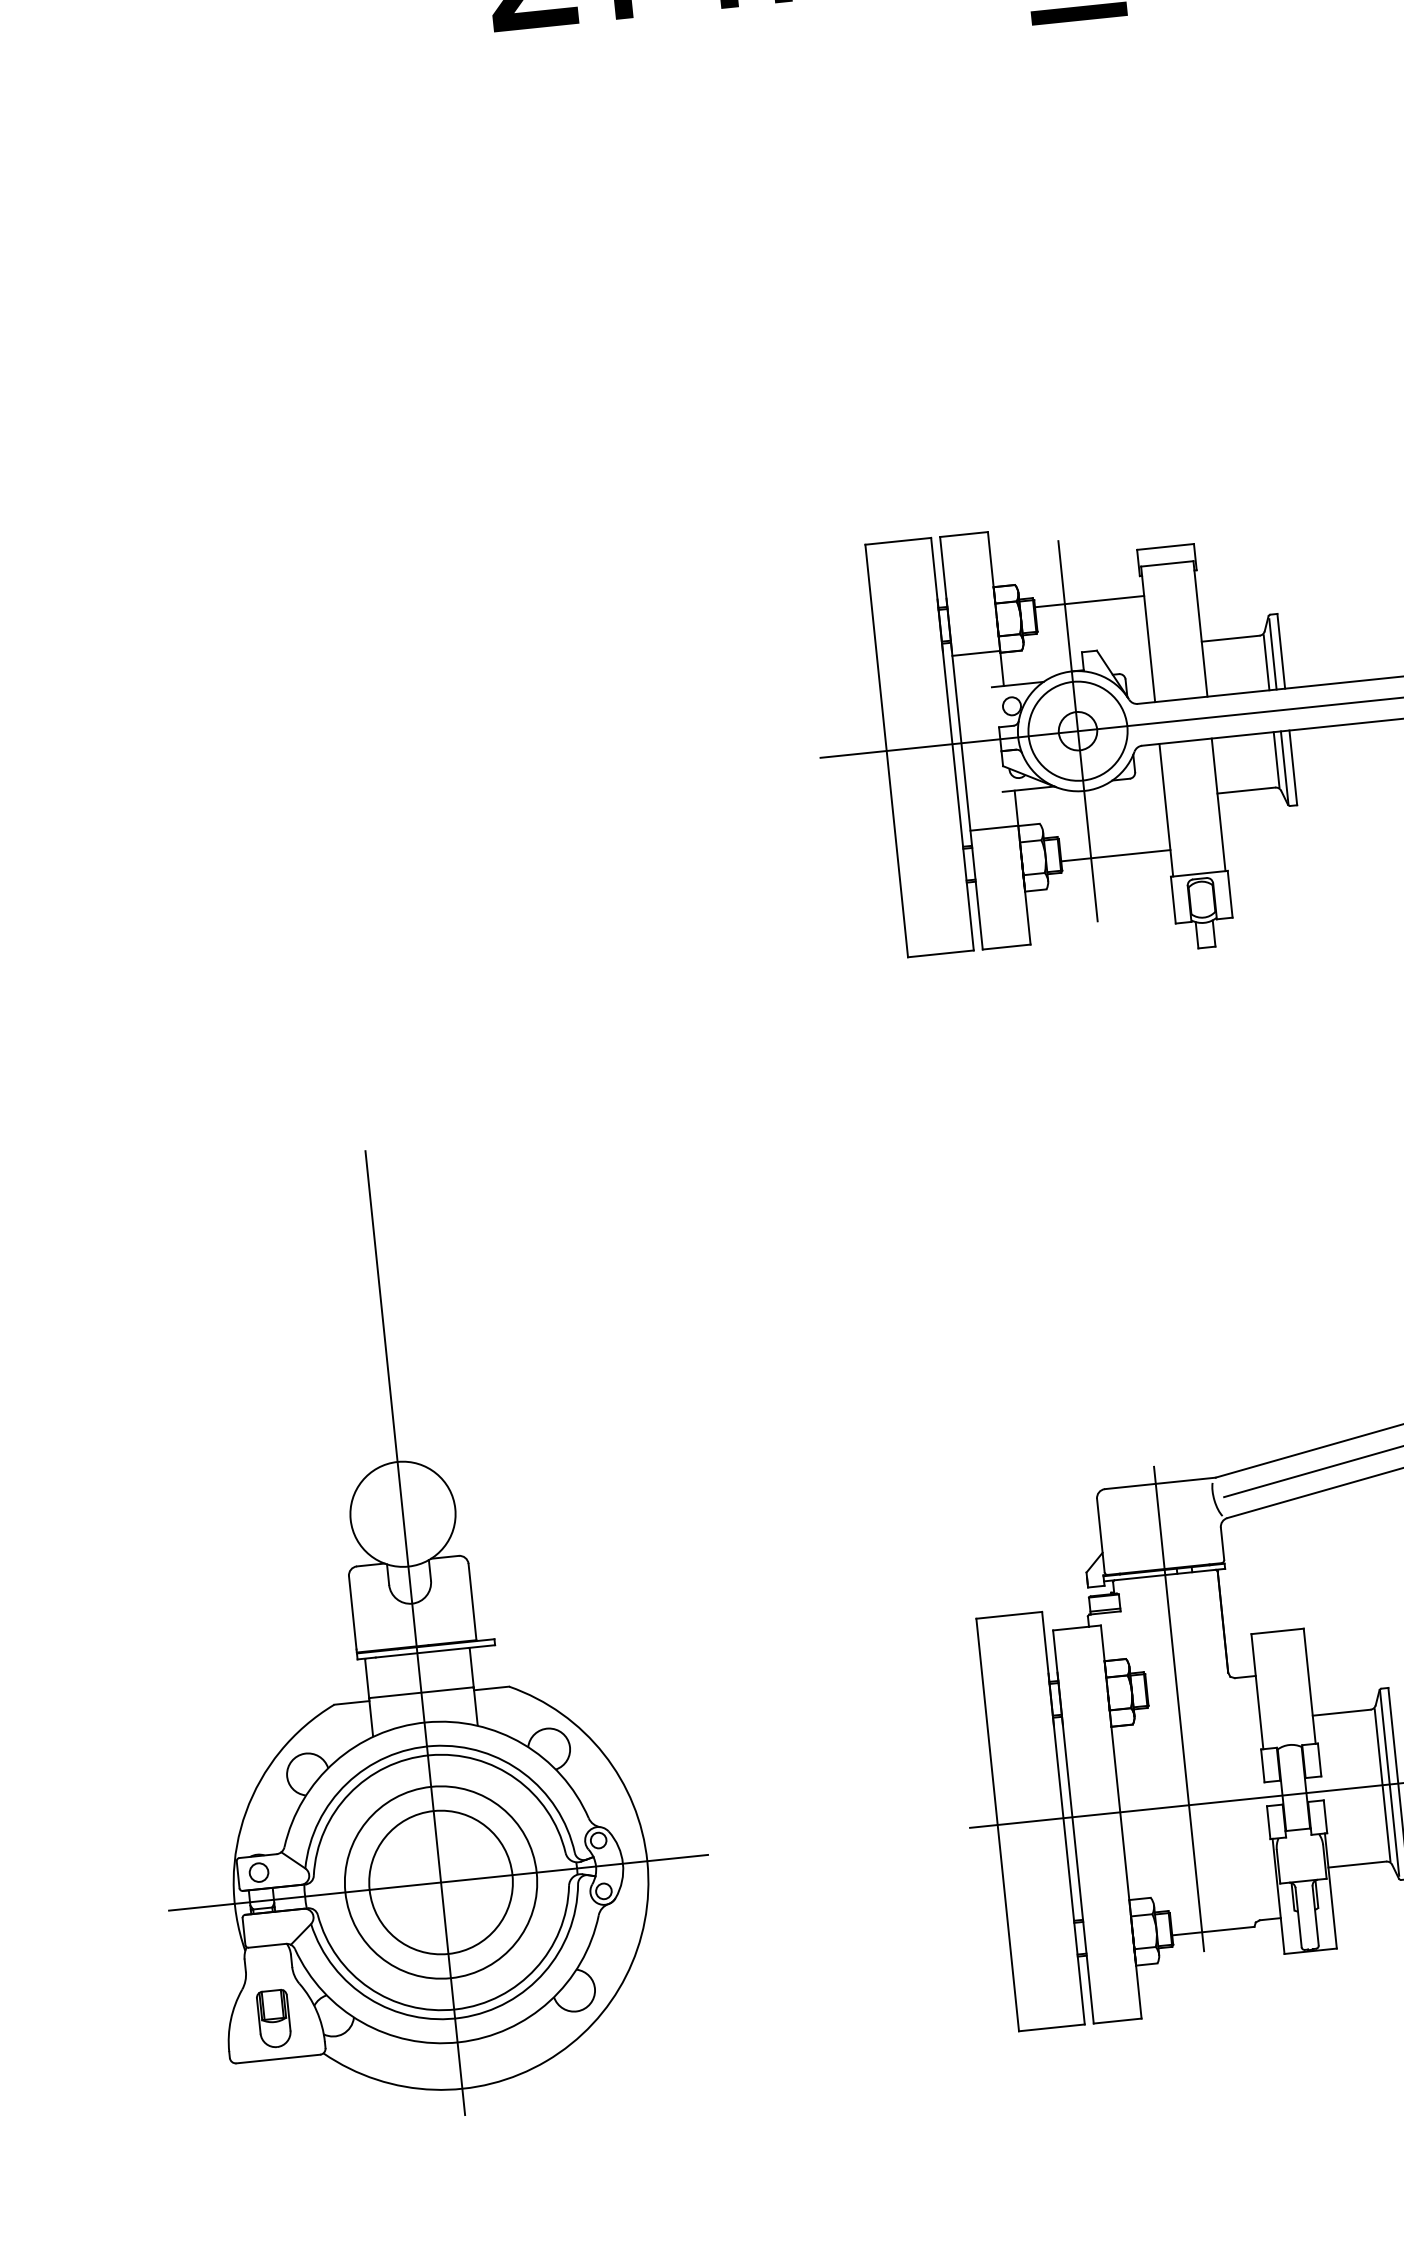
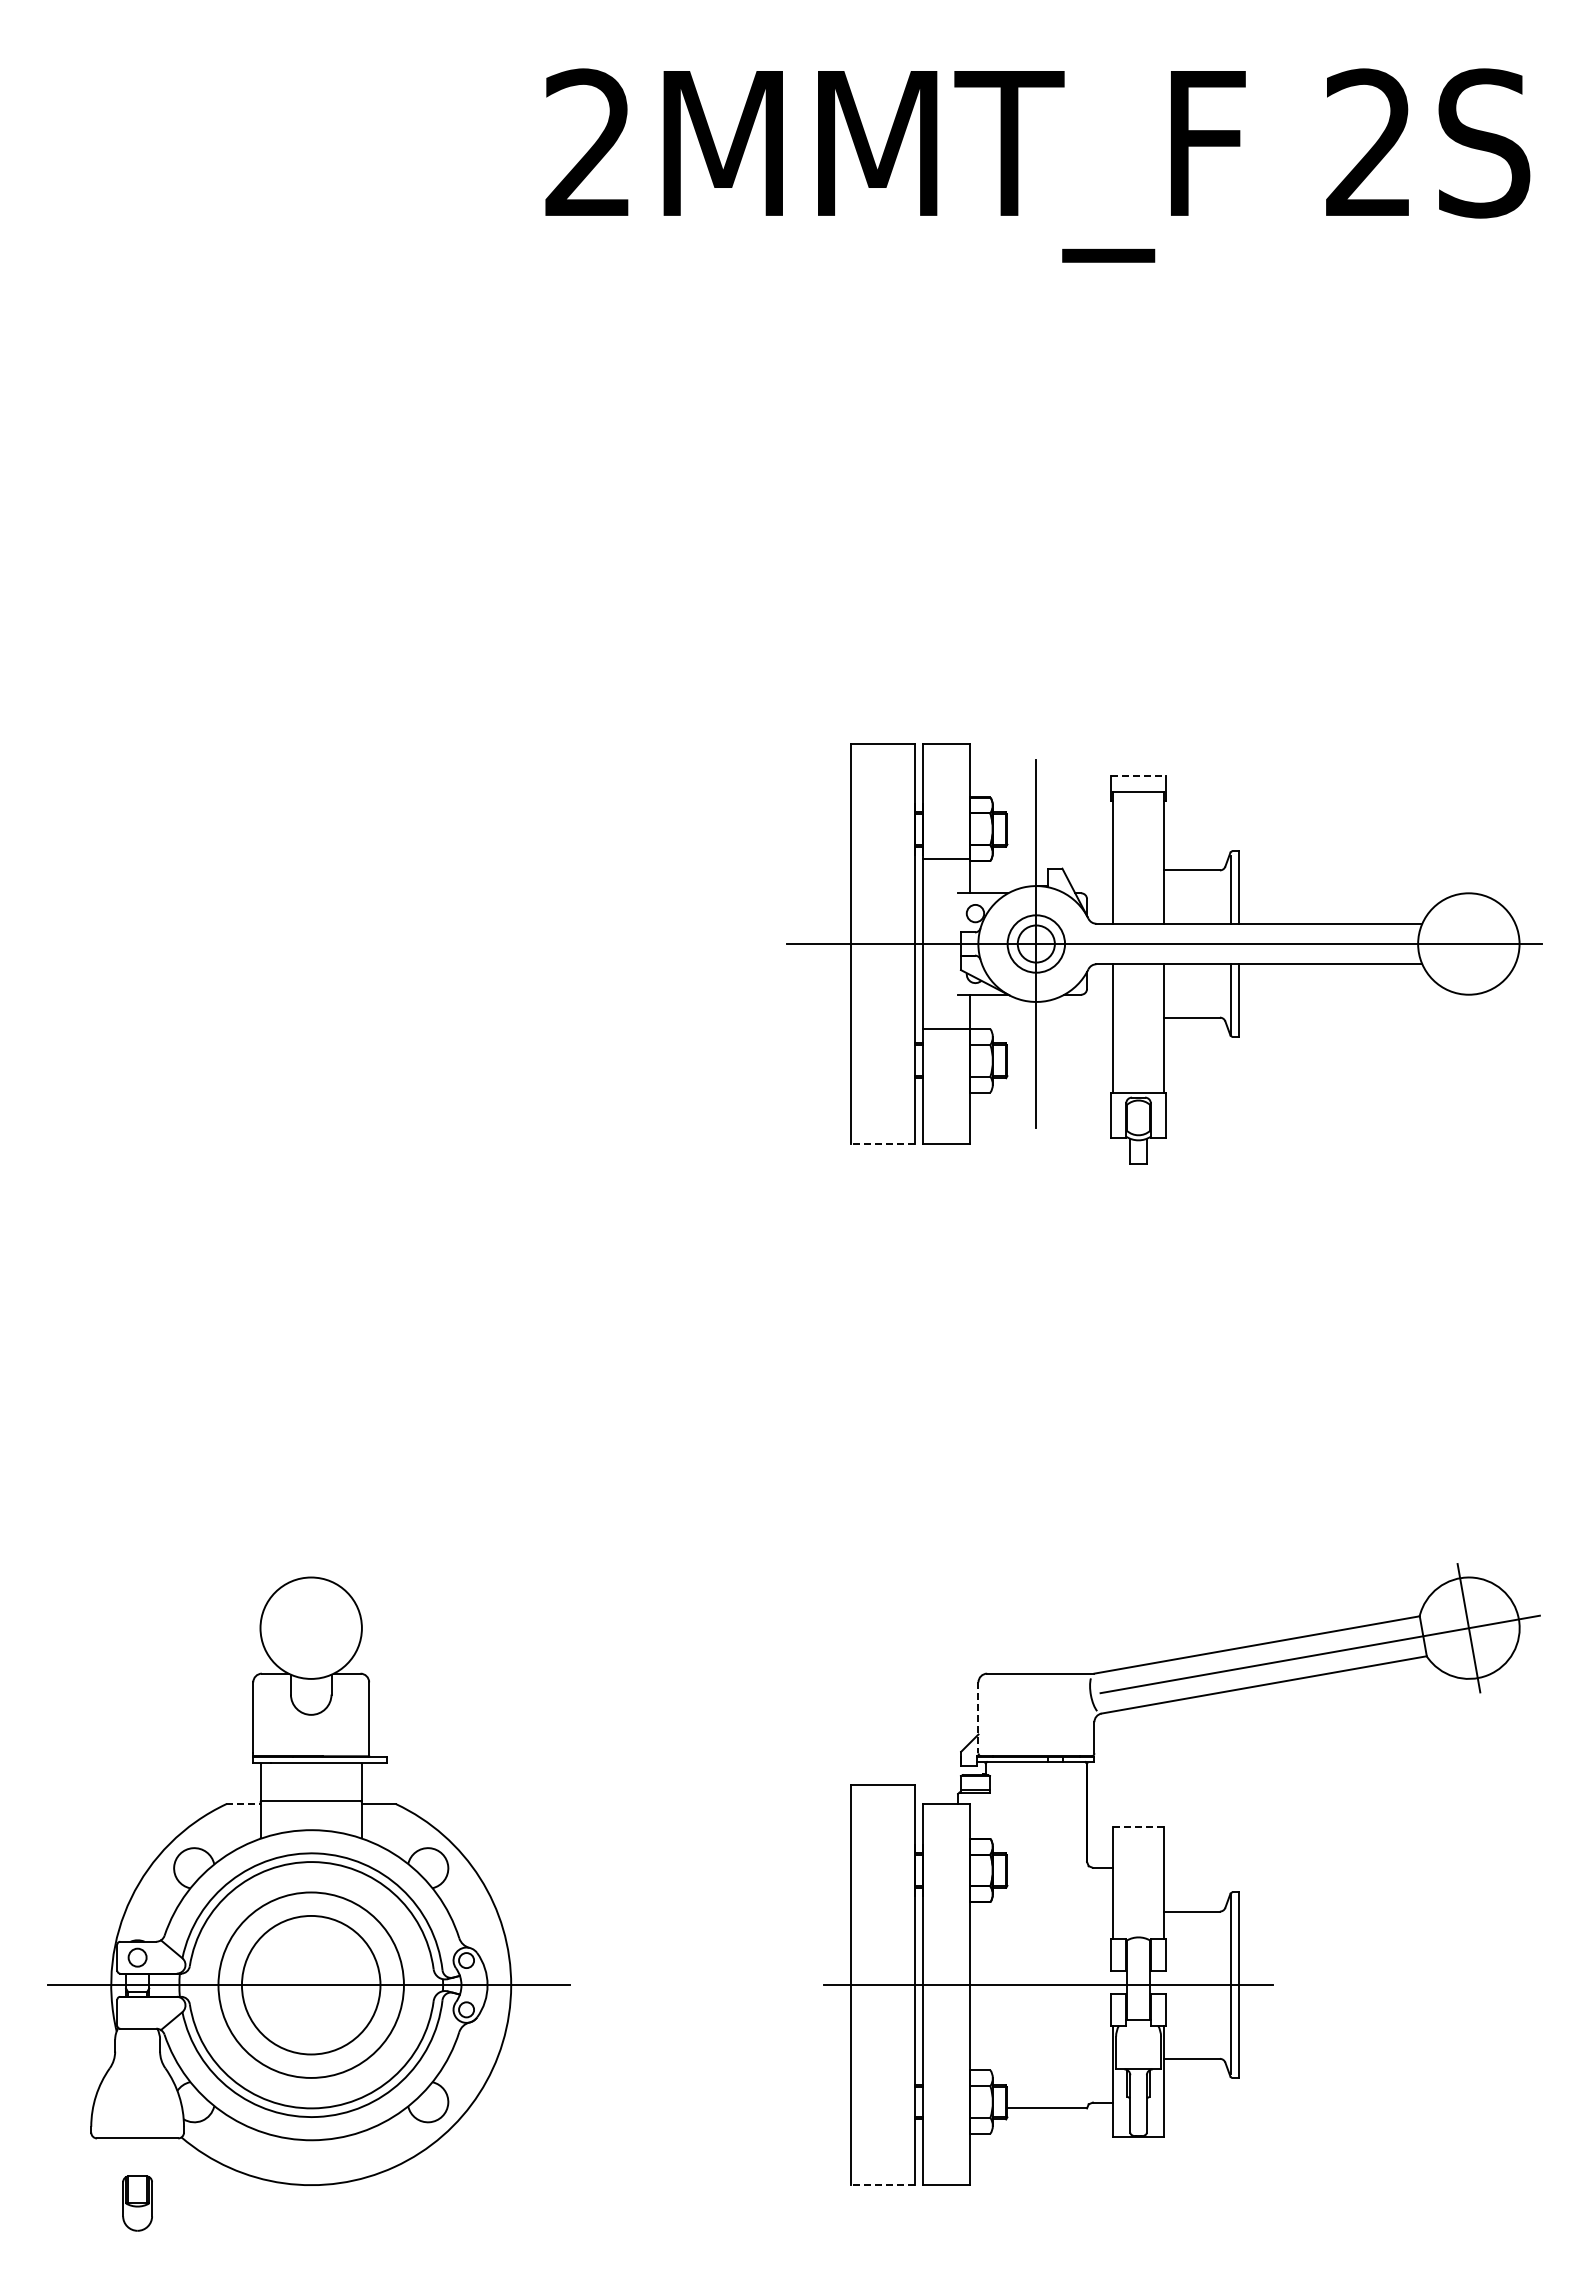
line: (1165, 546) -> (1138, 775), solid -> dashed
line: (1089, 601) -> (1060, 820), removed
line: (1266, 662) -> (1223, 896), removed
circle: (1078, 730) -> (1036, 943), size x0.6
line: (1276, 759) -> (1223, 990), removed
line: (1116, 856) -> (1060, 1067), removed
line: (940, 953) -> (882, 1143), solid -> dashed
line: (1100, 1535) -> (978, 1717), solid -> dashed
line: (1277, 1631) -> (1138, 1827), solid -> dashed
line: (415, 1633) -> (311, 1743), removed
line: (351, 1703) -> (243, 1804), solid -> dashed
line: (1179, 1708) -> (1036, 1891), removed
line: (1382, 1784) -> (1223, 1984), removed
part: (274, 2018) -> (137, 2203), moved
line: (1051, 2028) -> (882, 2185), solid -> dashed

